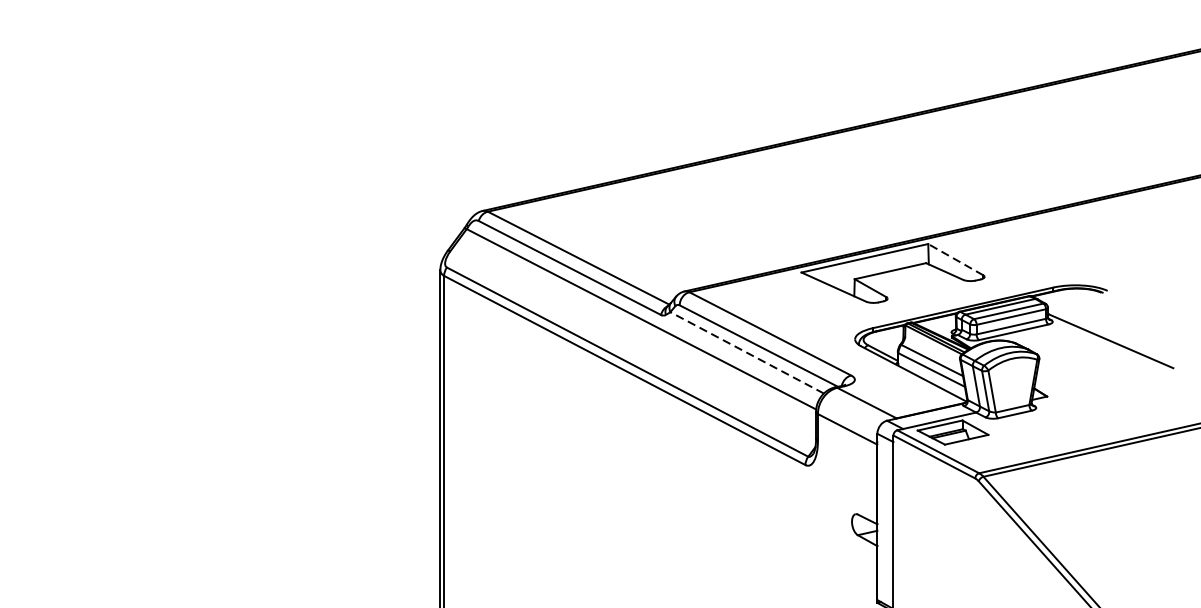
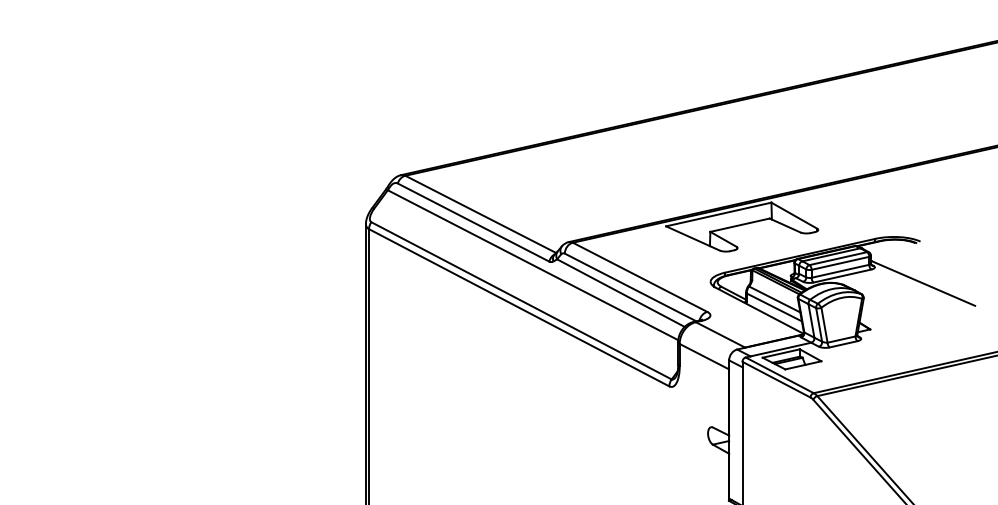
line: (954, 259) -> (793, 215), dashed -> solid
line: (746, 352) -> (620, 292), dashed -> solid

